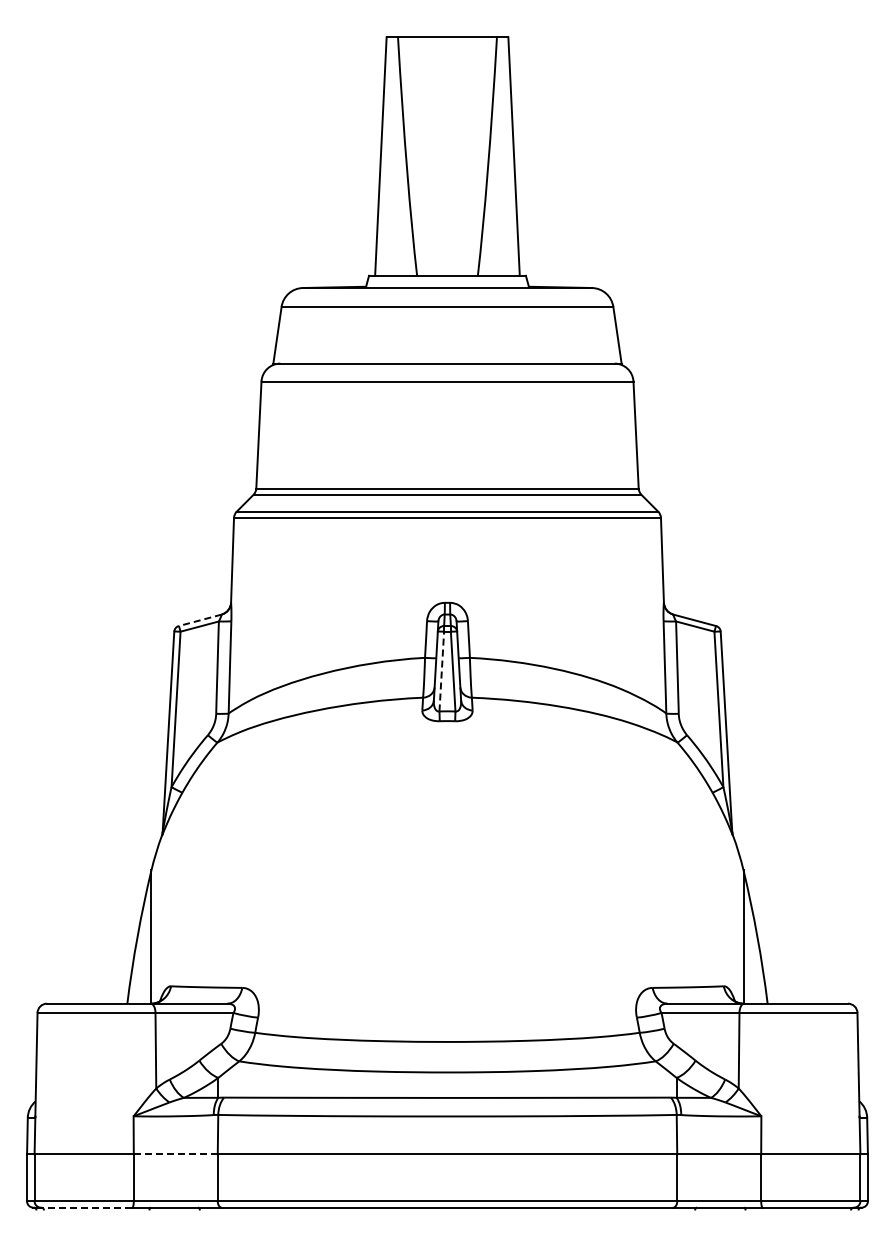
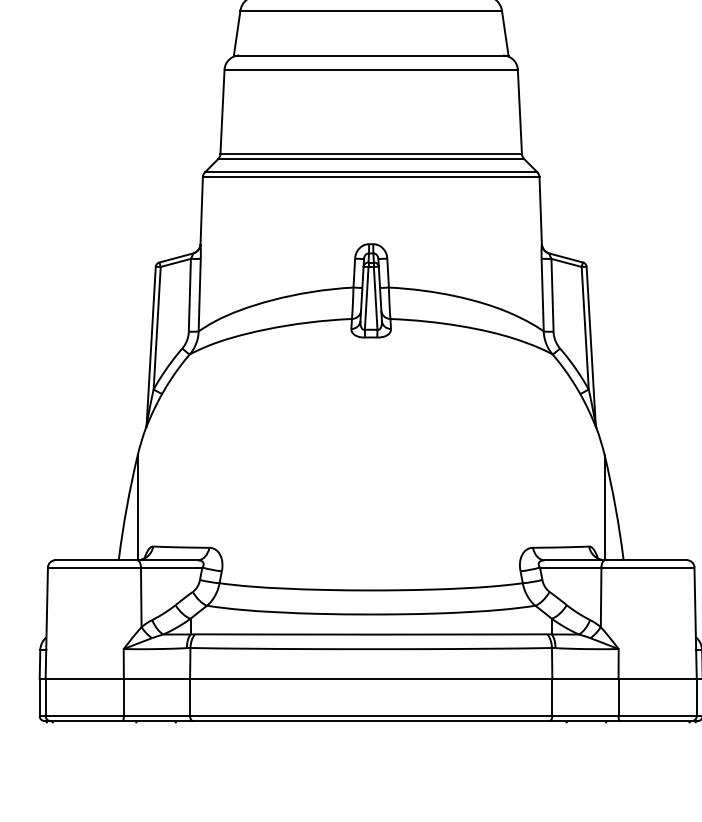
line: (199, 620) -> (175, 258), dashed -> solid
line: (441, 671) -> (366, 298), dashed -> solid
line: (175, 1154) -> (156, 679), dashed -> solid
line: (86, 1207) -> (86, 720), dashed -> solid

